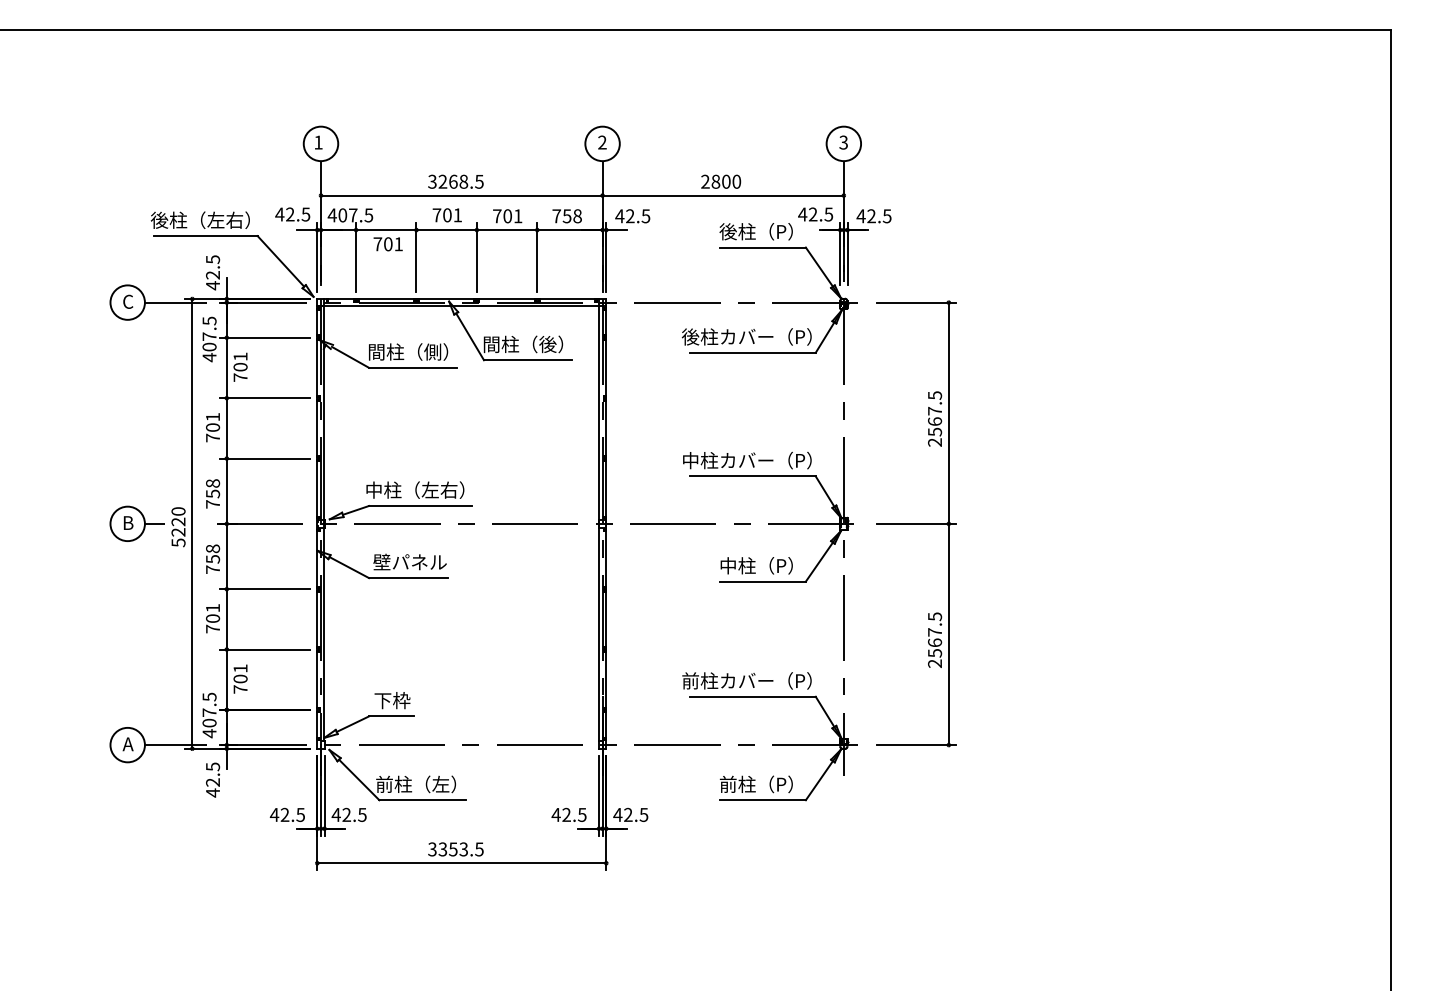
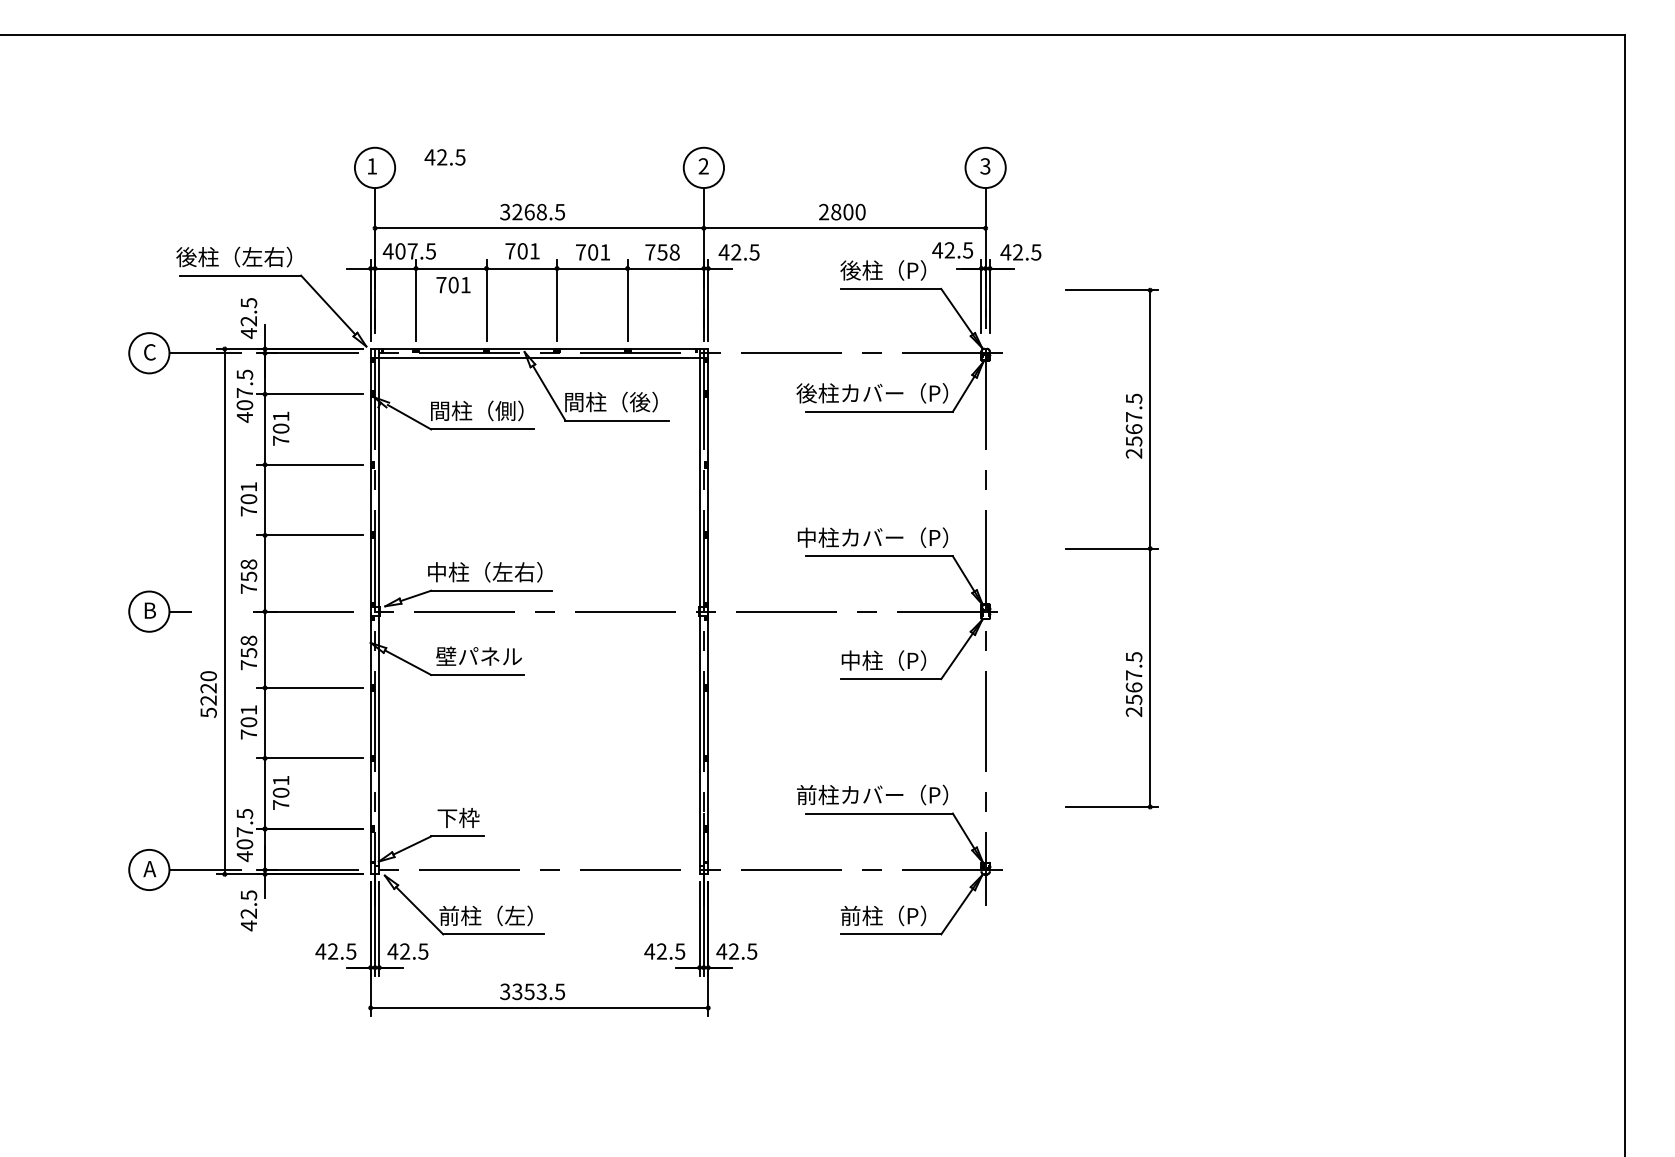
text: (292, 214) -> (444, 157), moved
part: (915, 523) -> (1111, 548), moved
text: (178, 527) -> (208, 694), moved

